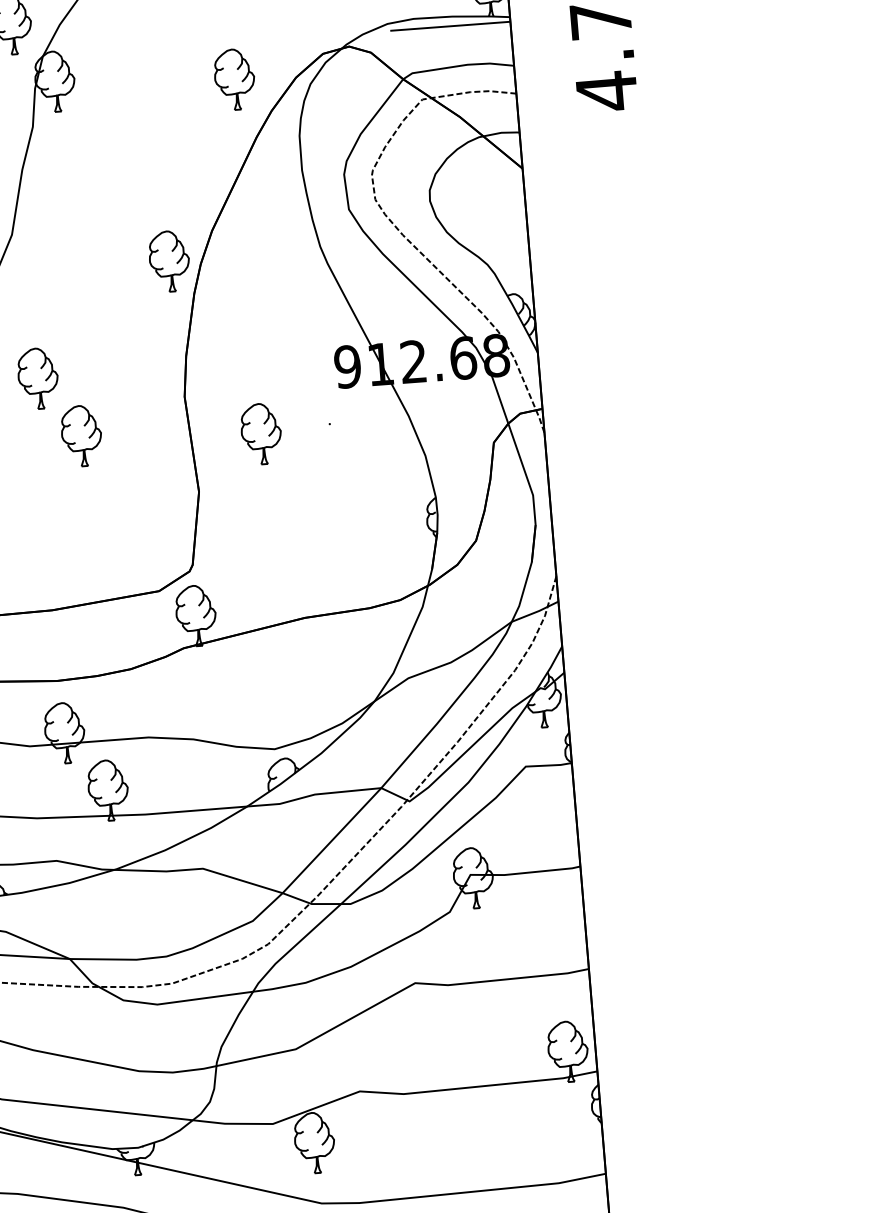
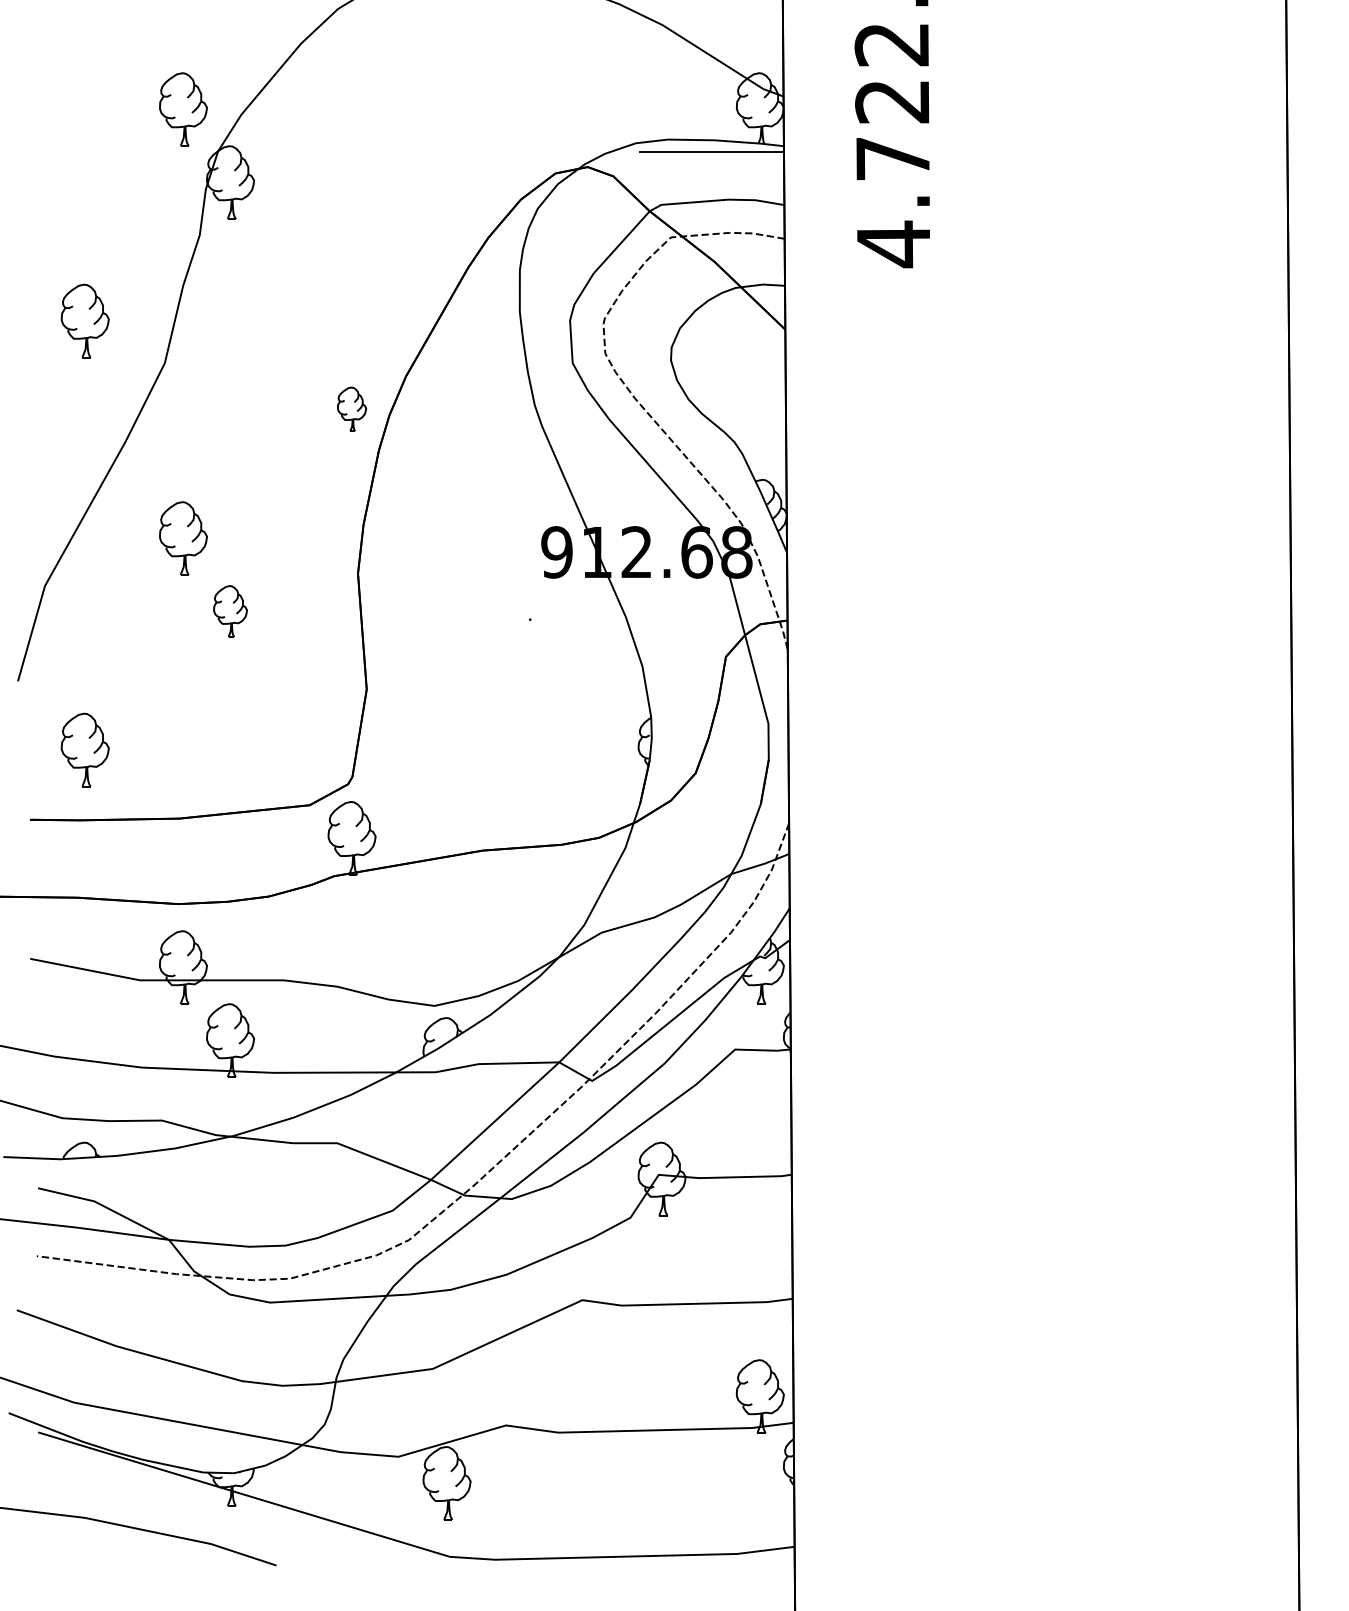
part: (234, 79) -> (446, 196), removed
part: (169, 261) -> (351, 409), size x0.6
part: (260, 434) -> (446, 625), removed
part: (81, 435) -> (230, 611), size x0.7

